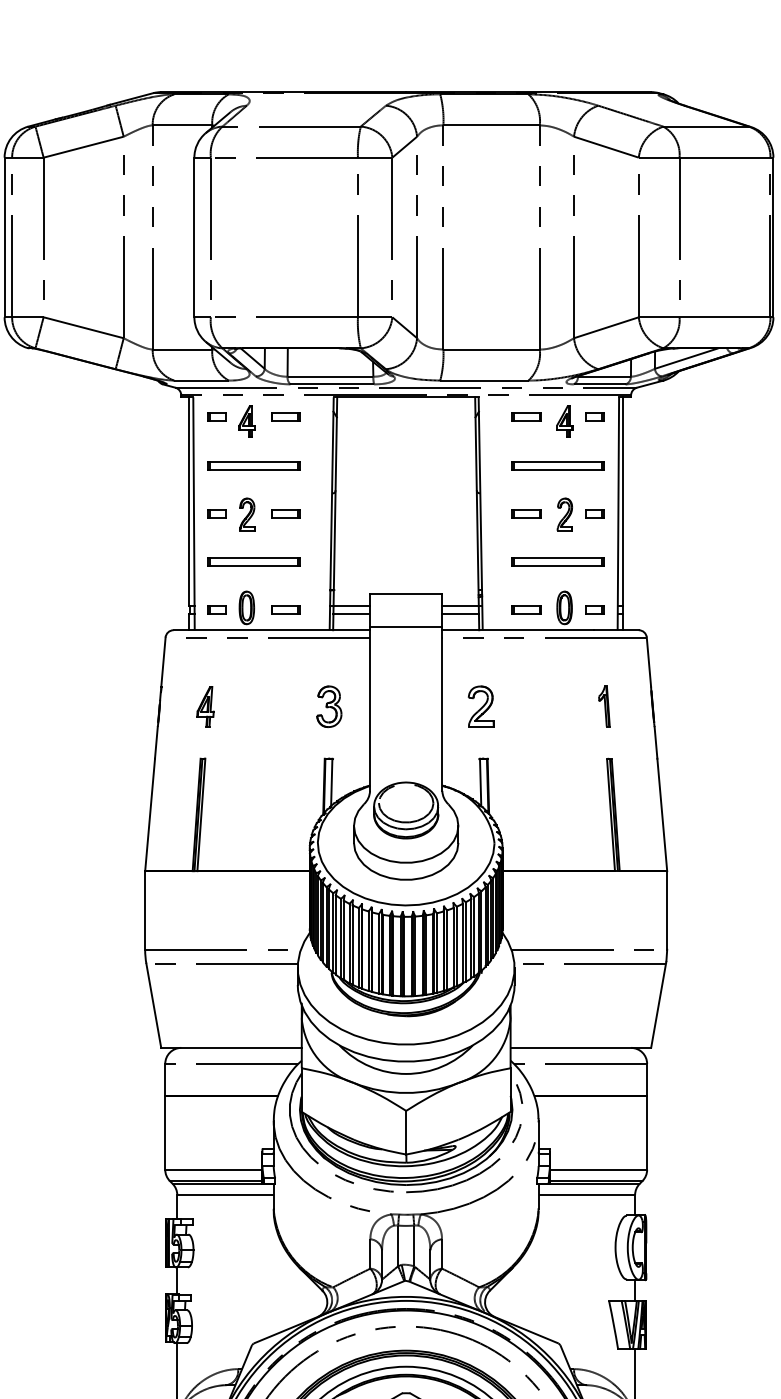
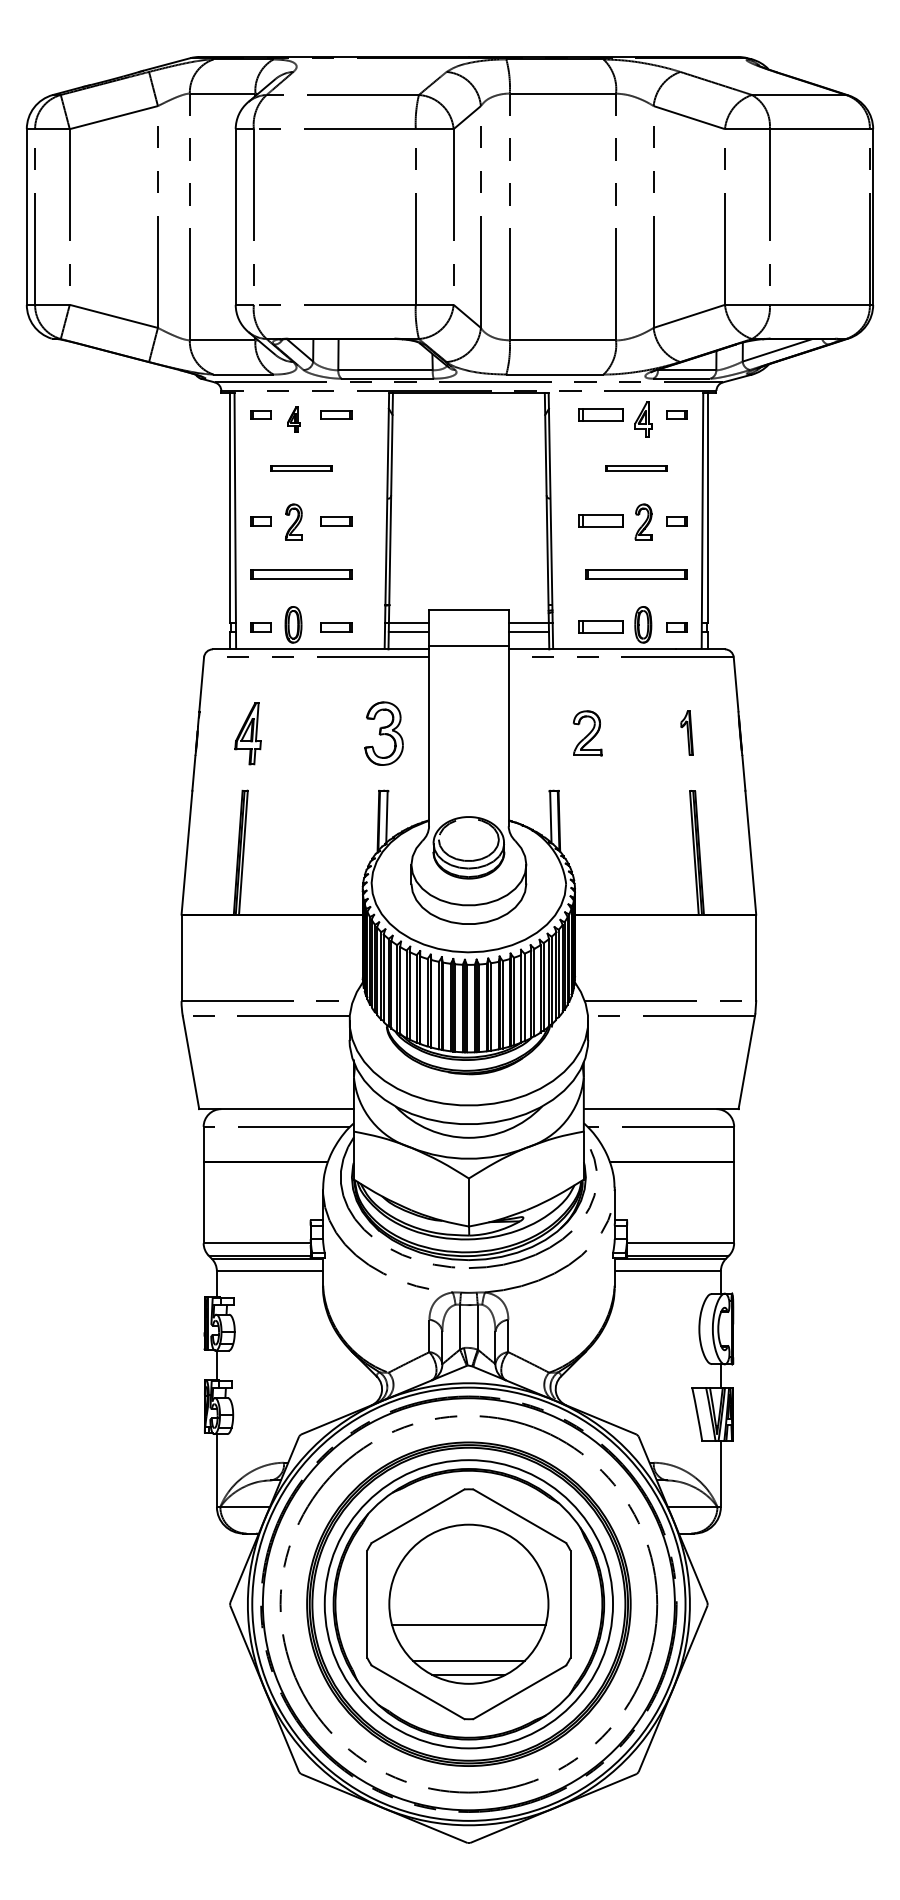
part: (526, 416) -> (601, 414), size x1.4
part: (246, 421) -> (293, 419), size x0.7
part: (254, 465) -> (301, 468), size x0.6
part: (558, 465) -> (636, 468), size x0.6
part: (526, 514) -> (601, 521), size x1.4
part: (526, 610) -> (601, 627), size x1.4
part: (205, 706) -> (247, 733), size x1.4
part: (329, 706) -> (384, 733), size x1.4
part: (481, 706) -> (587, 733), moved

